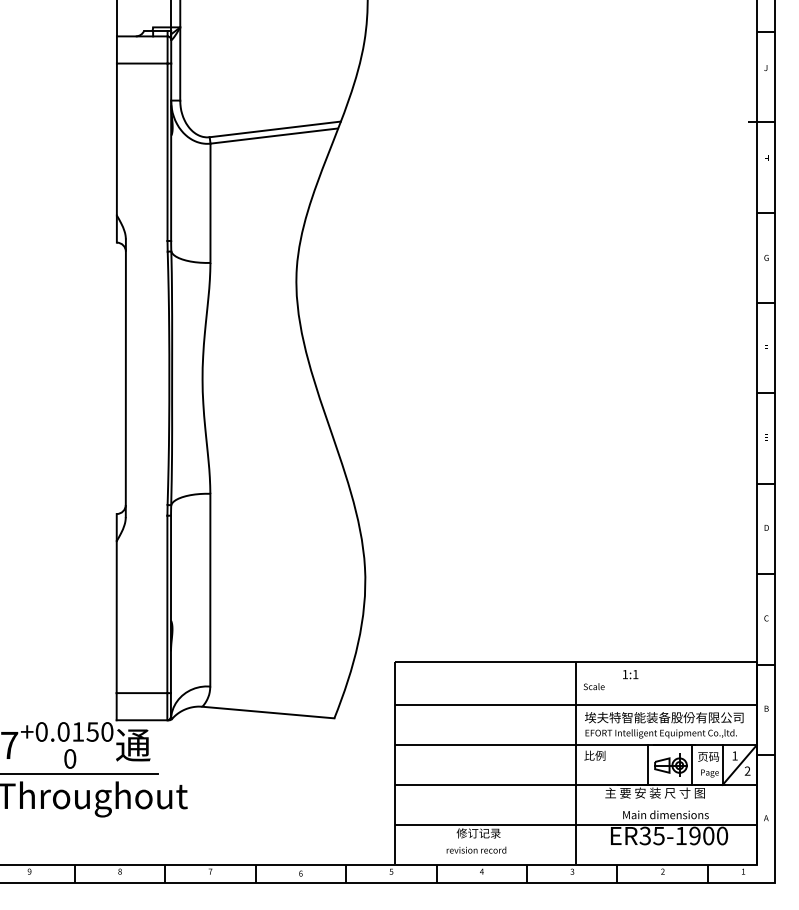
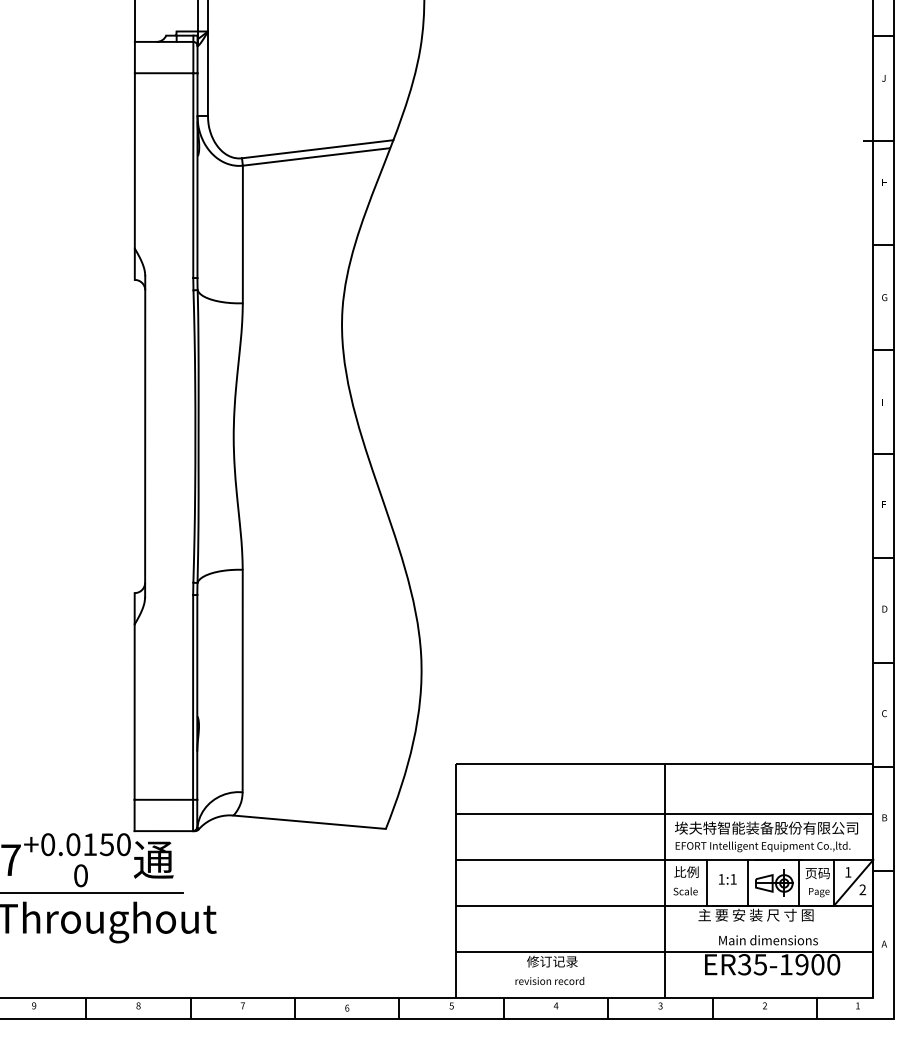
text: (630, 674) -> (727, 879), moved
text: (594, 686) -> (685, 891), moved
line: (613, 764) -> (707, 882), added

